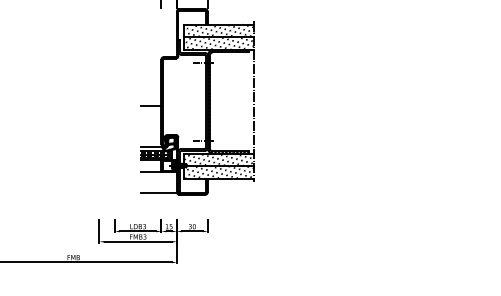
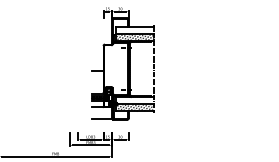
hatch: (219, 29) -> (135, 29), removed
hatch: (218, 159) -> (134, 100), removed

